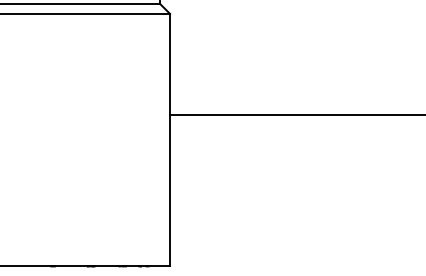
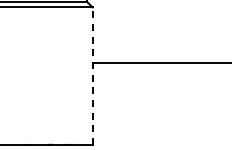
line: (169, 140) -> (92, 76), solid -> dashed

